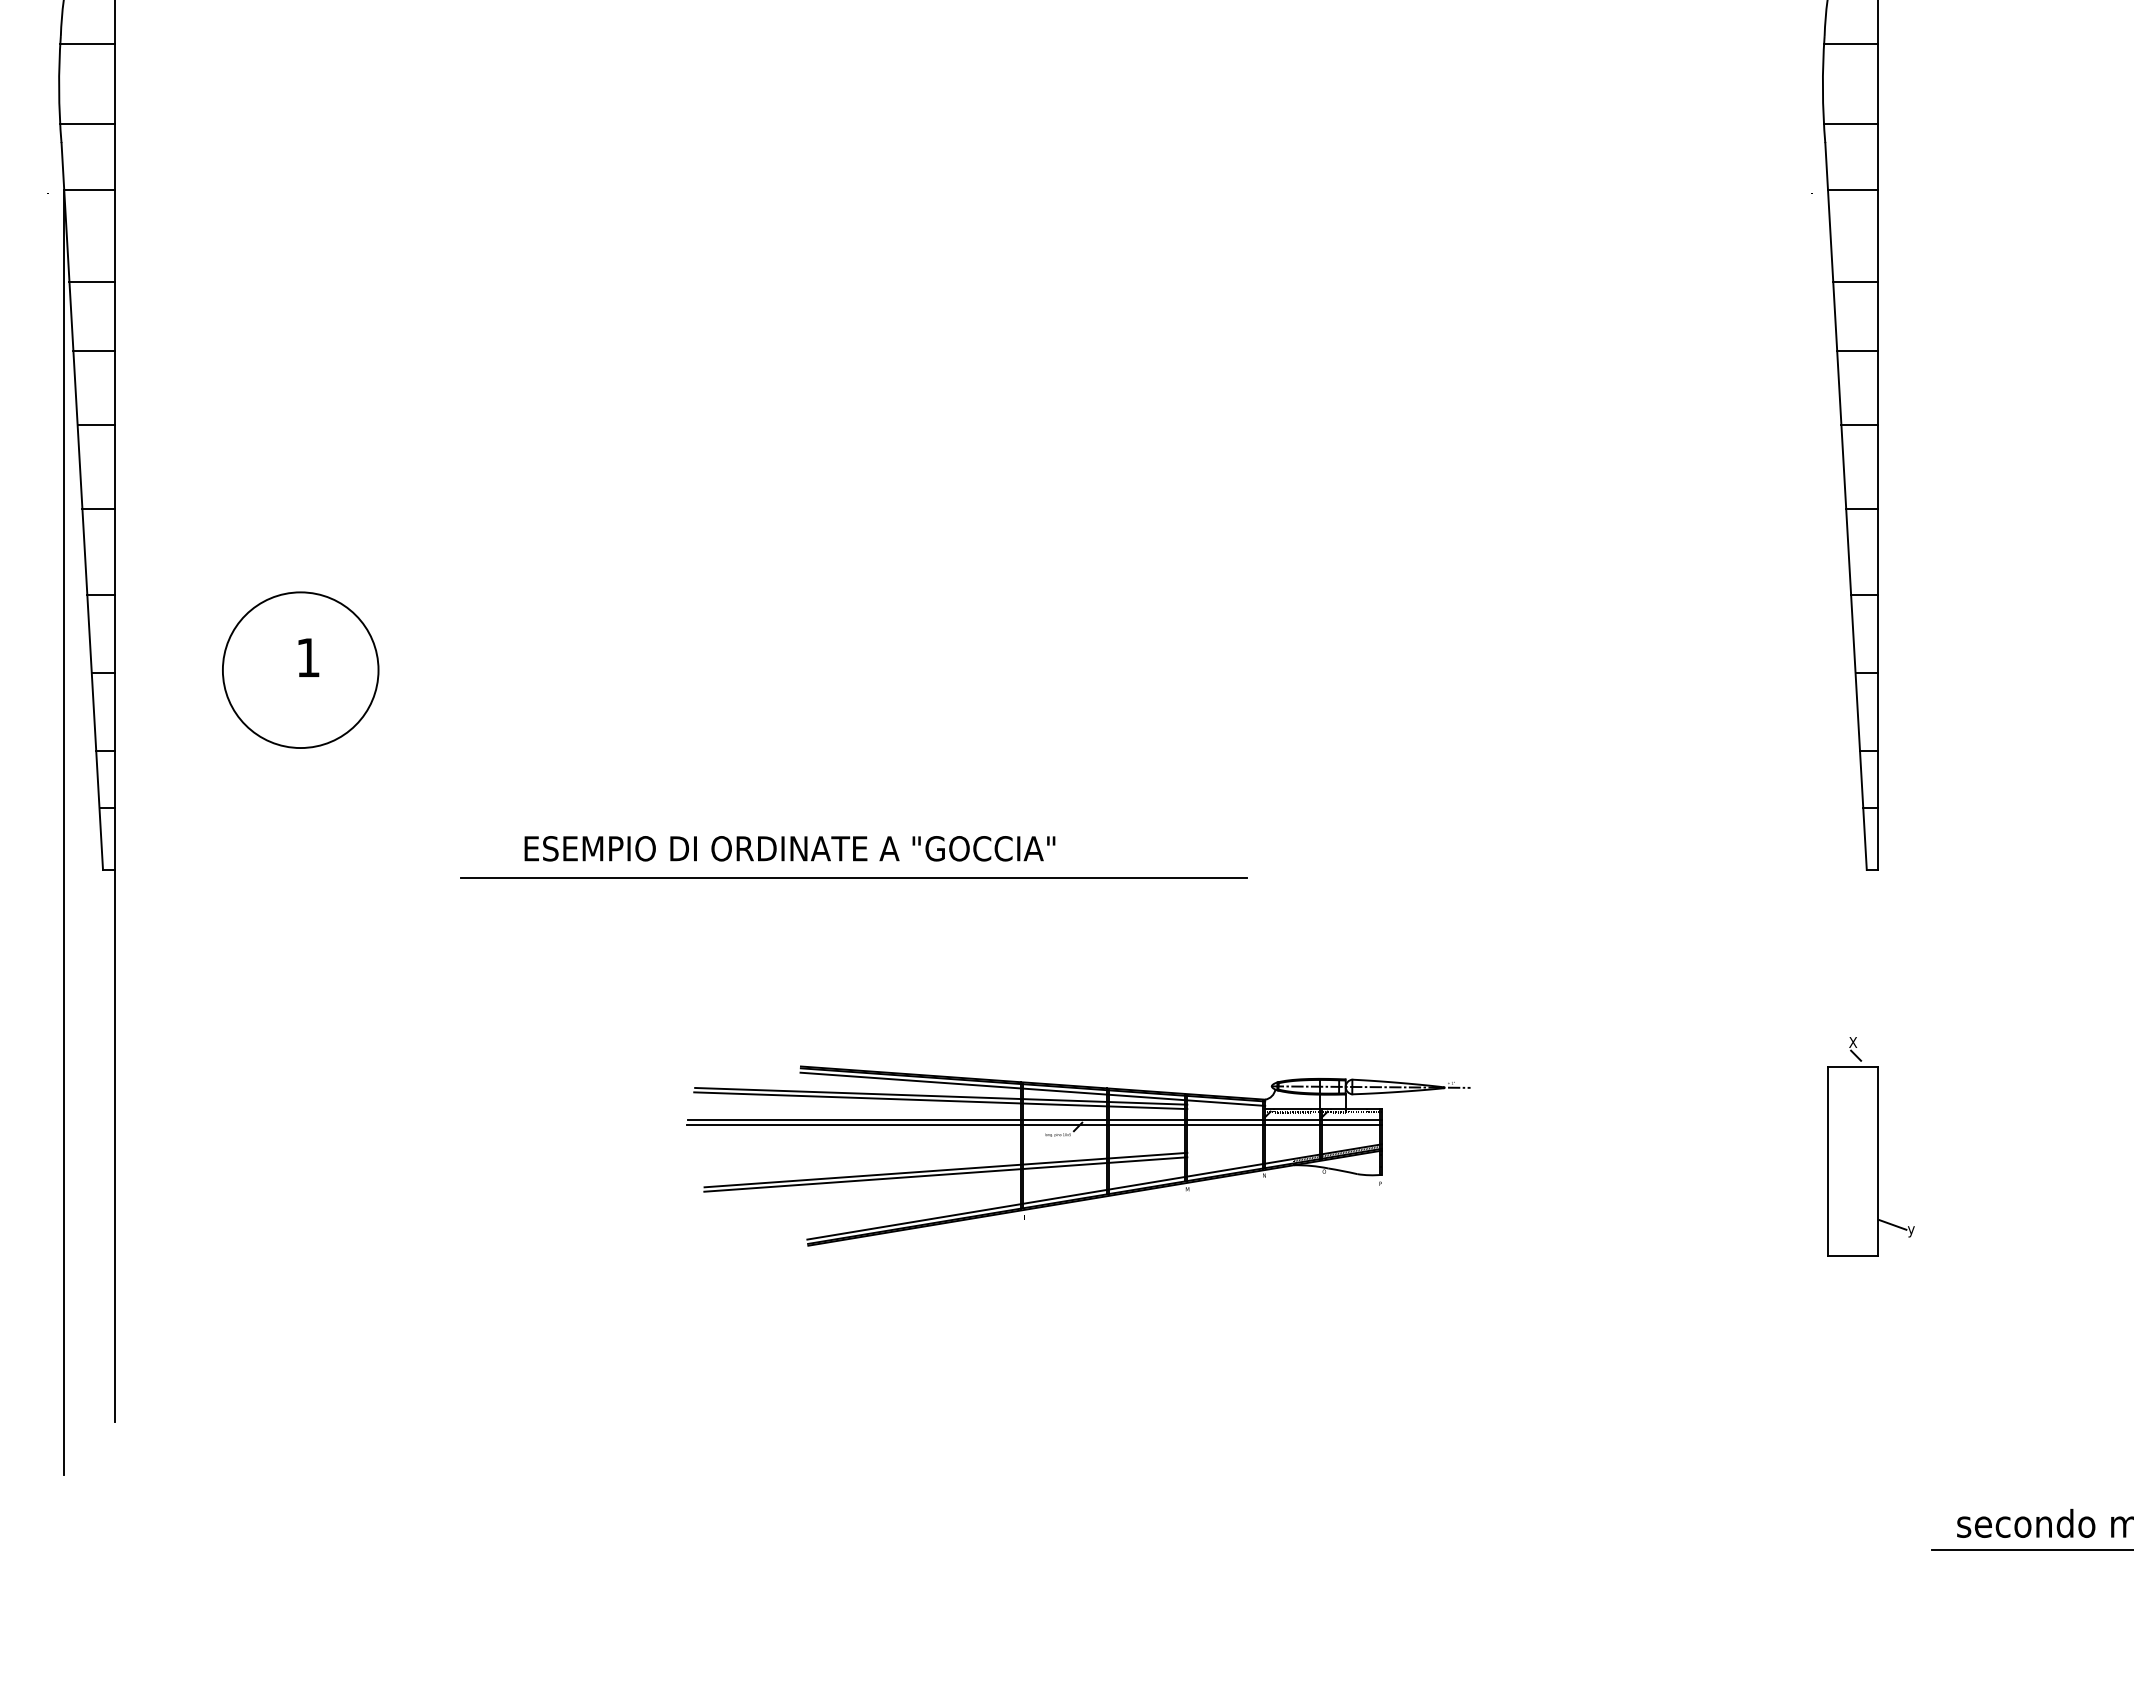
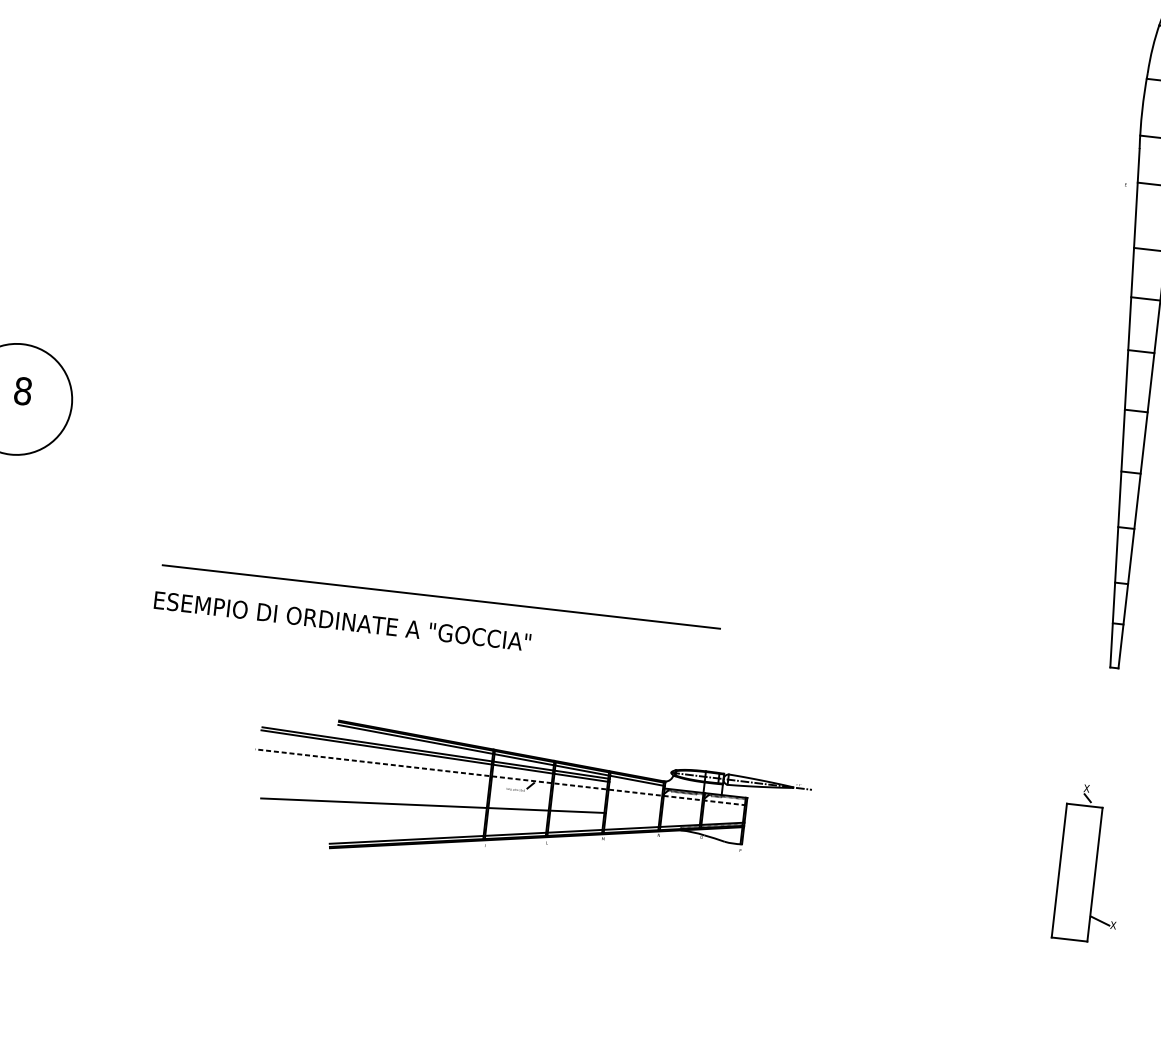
text: (308, 657) -> (23, 391), 1 -> 8
text: (789, 848) -> (342, 621), moved
line: (853, 877) -> (441, 596), moved
line: (1035, 1119) -> (501, 777), solid -> dashed
line: (1034, 1125) -> (499, 781), removed
line: (945, 1174) -> (432, 808), removed
text: (1911, 1230) -> (1112, 926), y -> X

